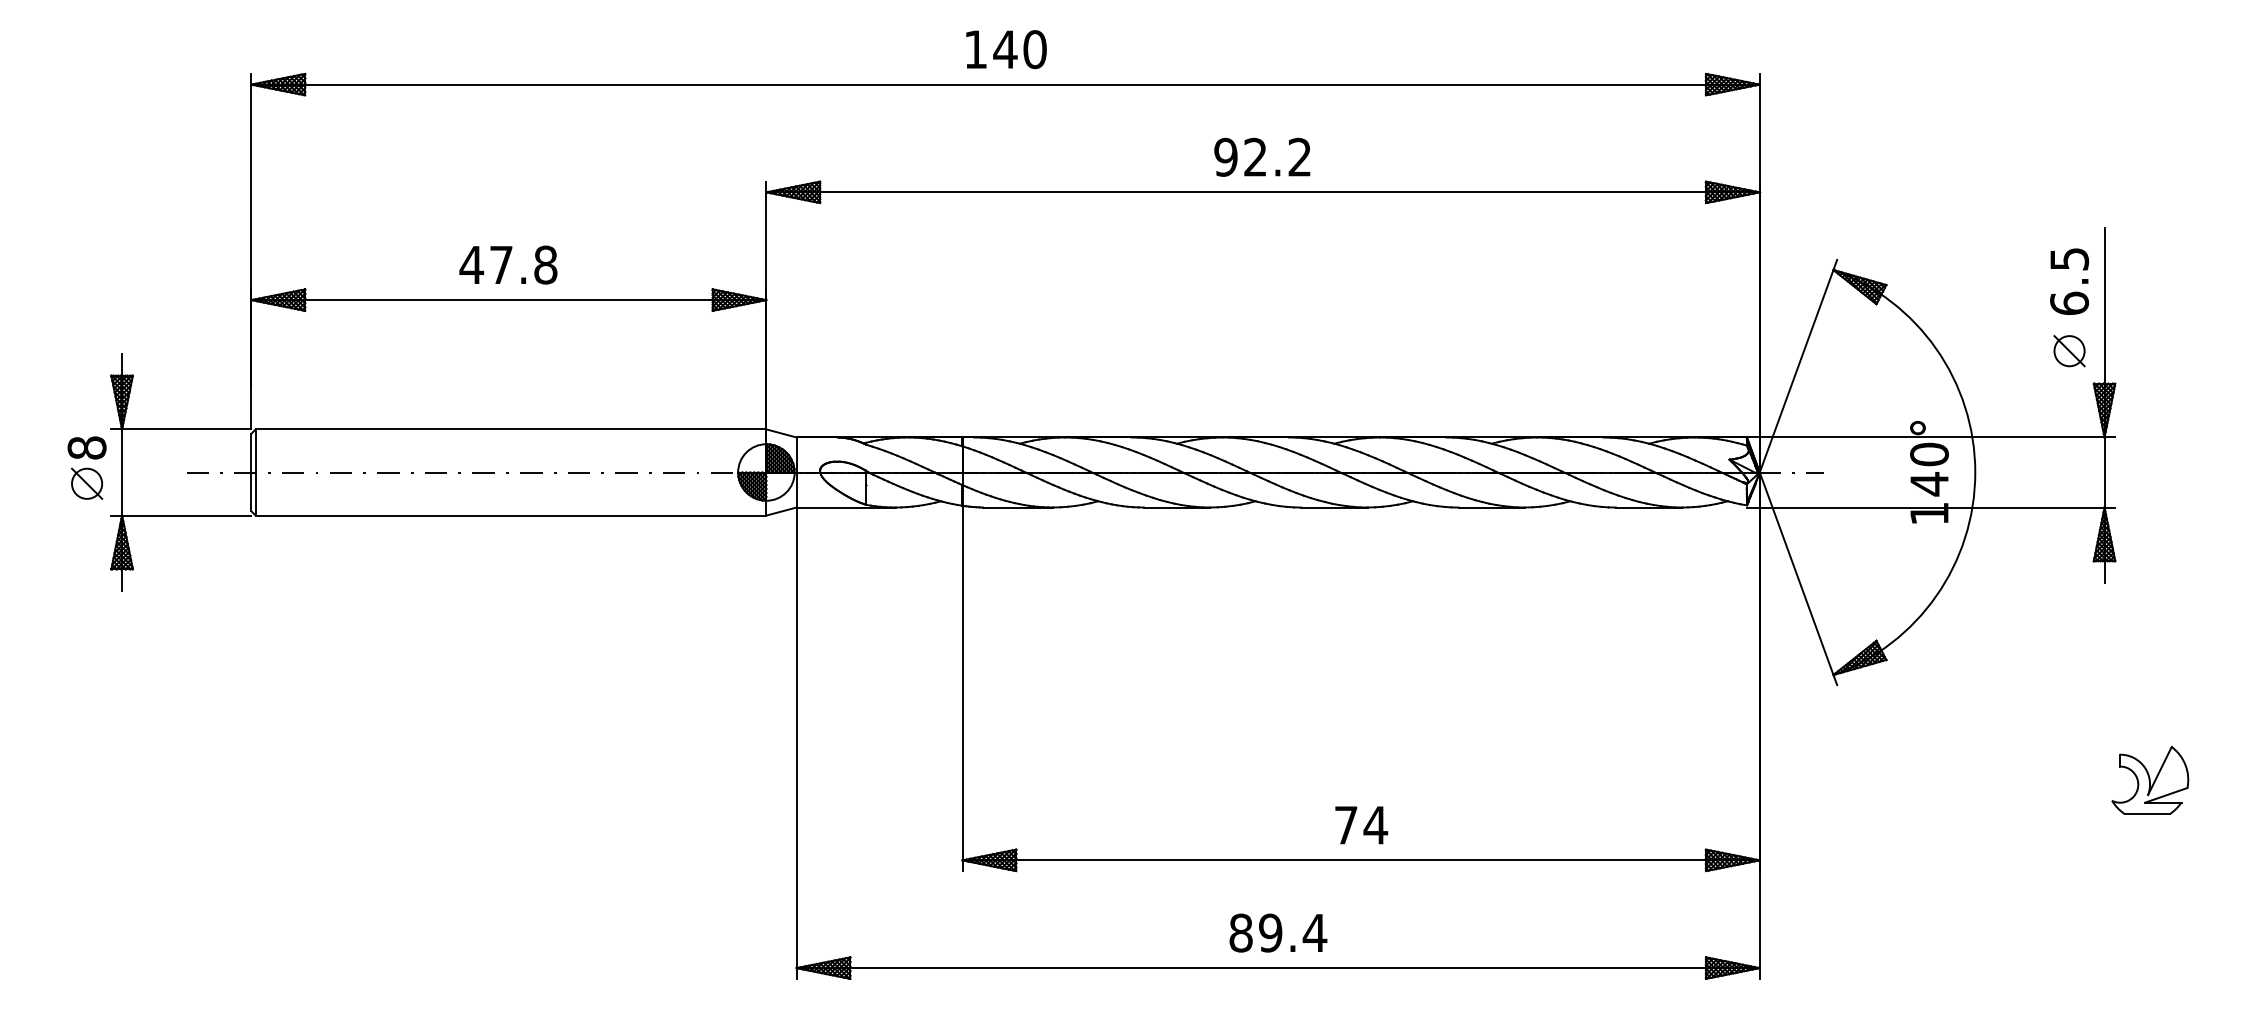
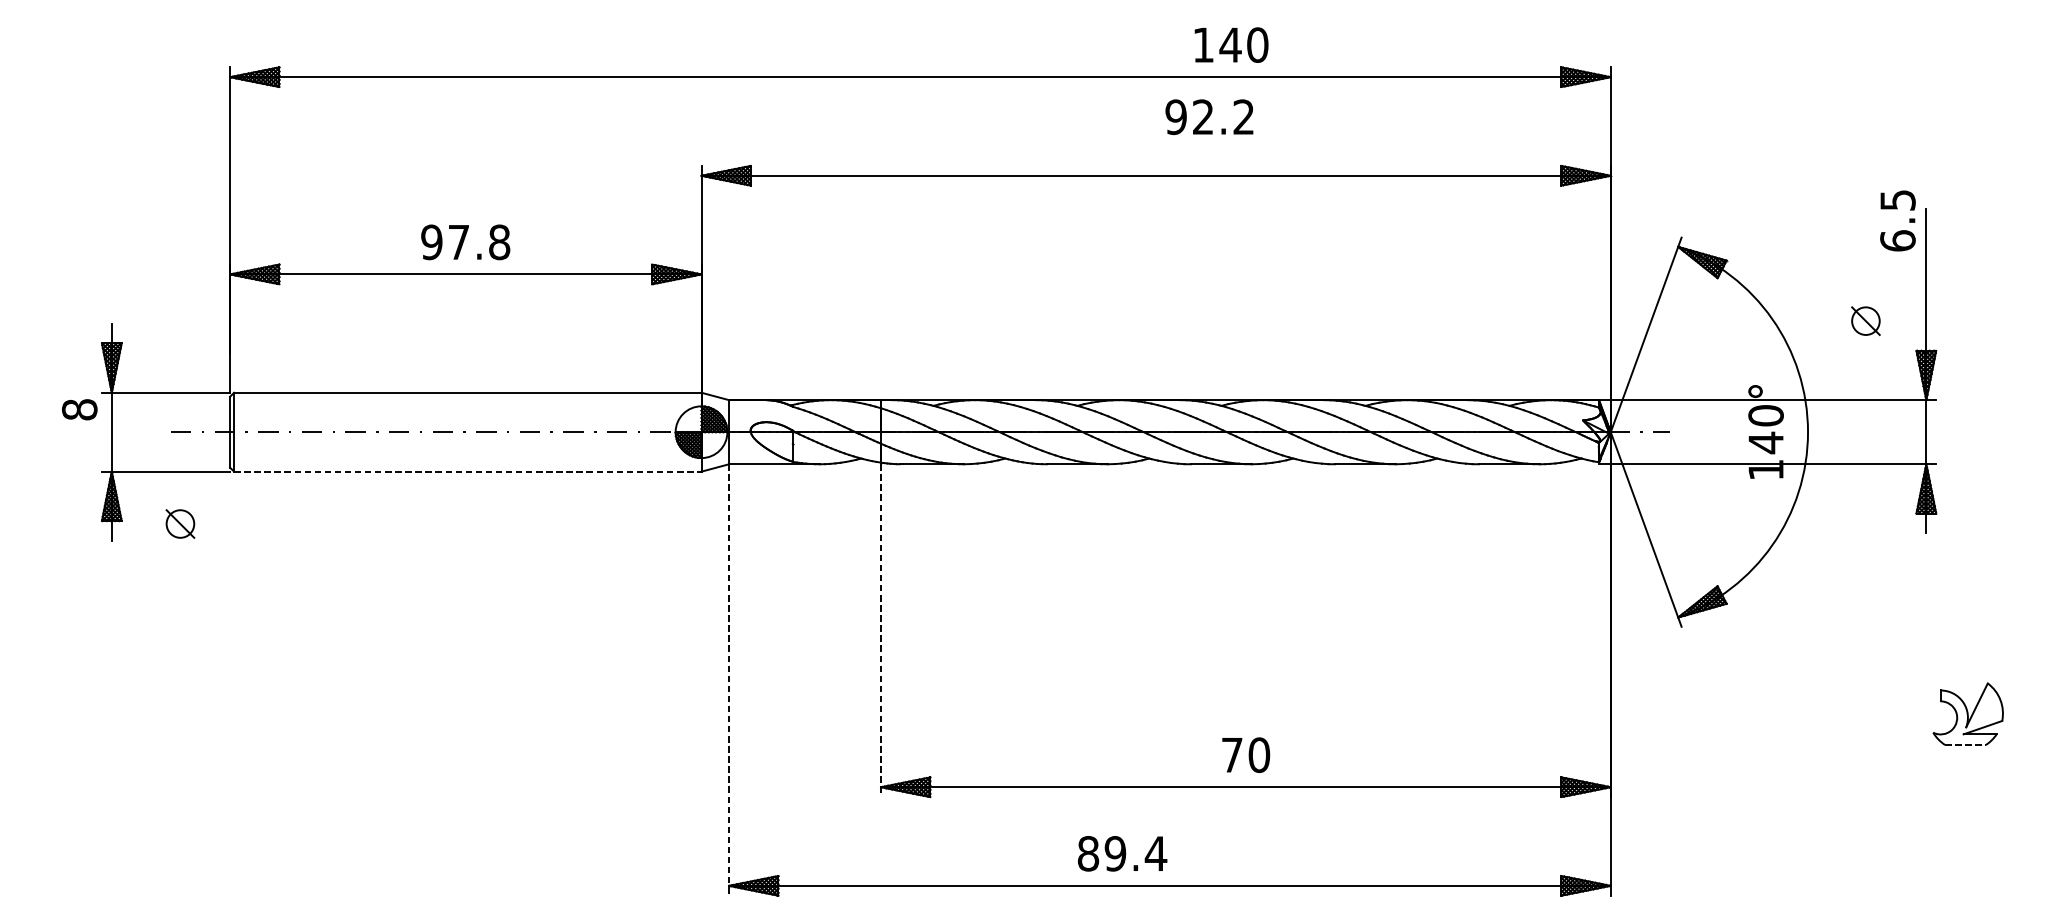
text: (1006, 49) -> (1231, 45), moved
text: (1262, 156) -> (1209, 116), moved
text: (471, 264) -> (431, 241), 47.8 -> 97.8
text: (2069, 281) -> (1897, 220), moved
part: (2069, 351) -> (1865, 321), moved
part: (87, 483) -> (180, 523), moved
line: (511, 515) -> (468, 471), solid -> dashed
line: (962, 689) -> (881, 630), solid -> dashed
line: (796, 743) -> (729, 680), solid -> dashed
line: (2147, 814) -> (1965, 745), solid -> dashed
text: (1375, 824) -> (1259, 754), 74 -> 70
text: (1278, 932) -> (1122, 853), moved

